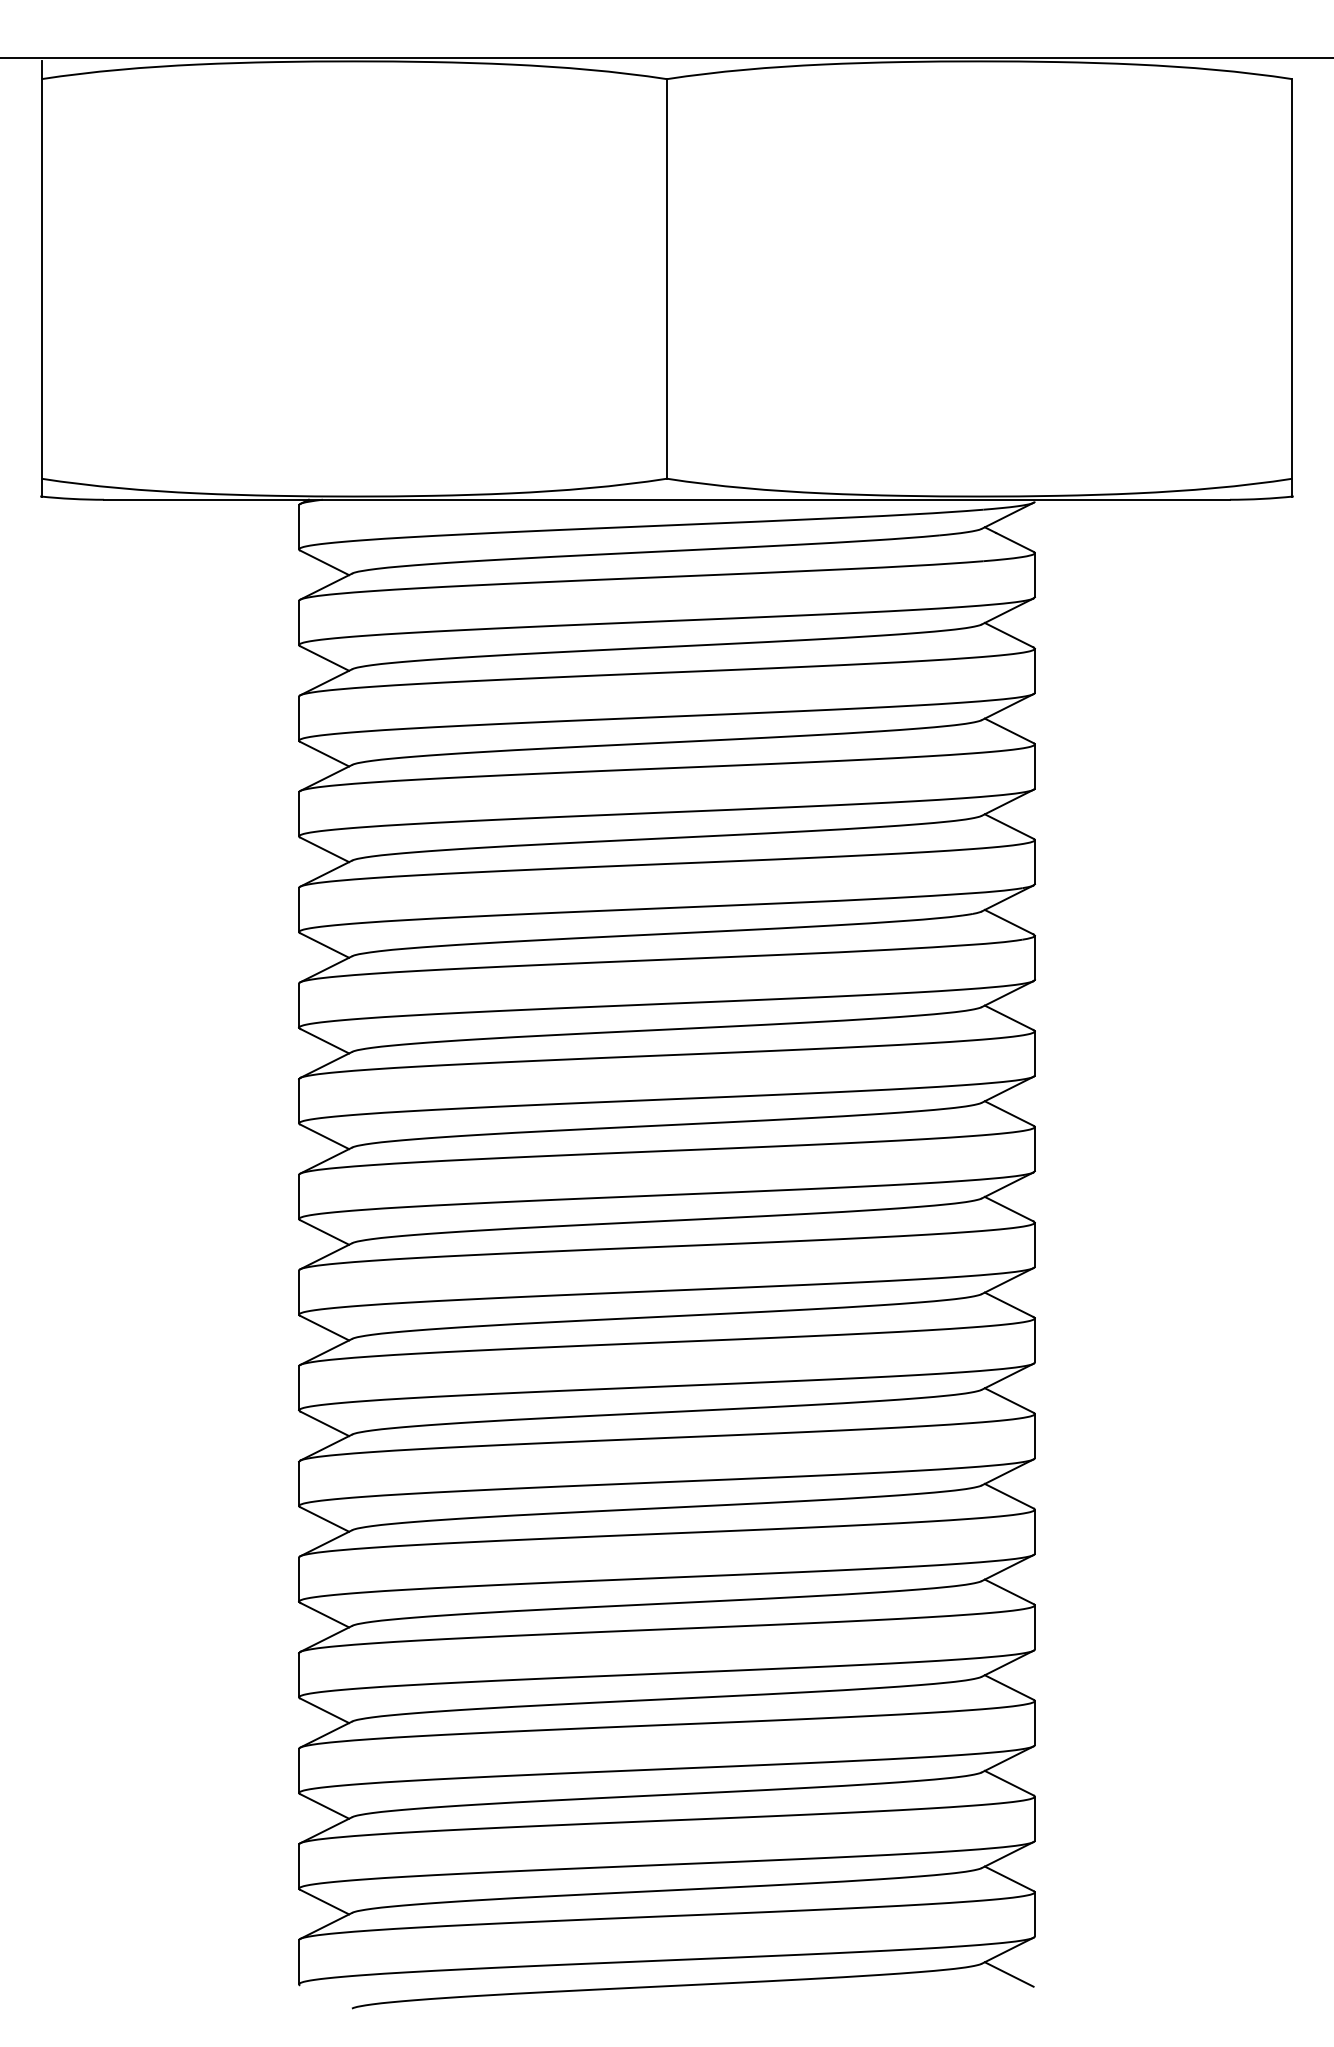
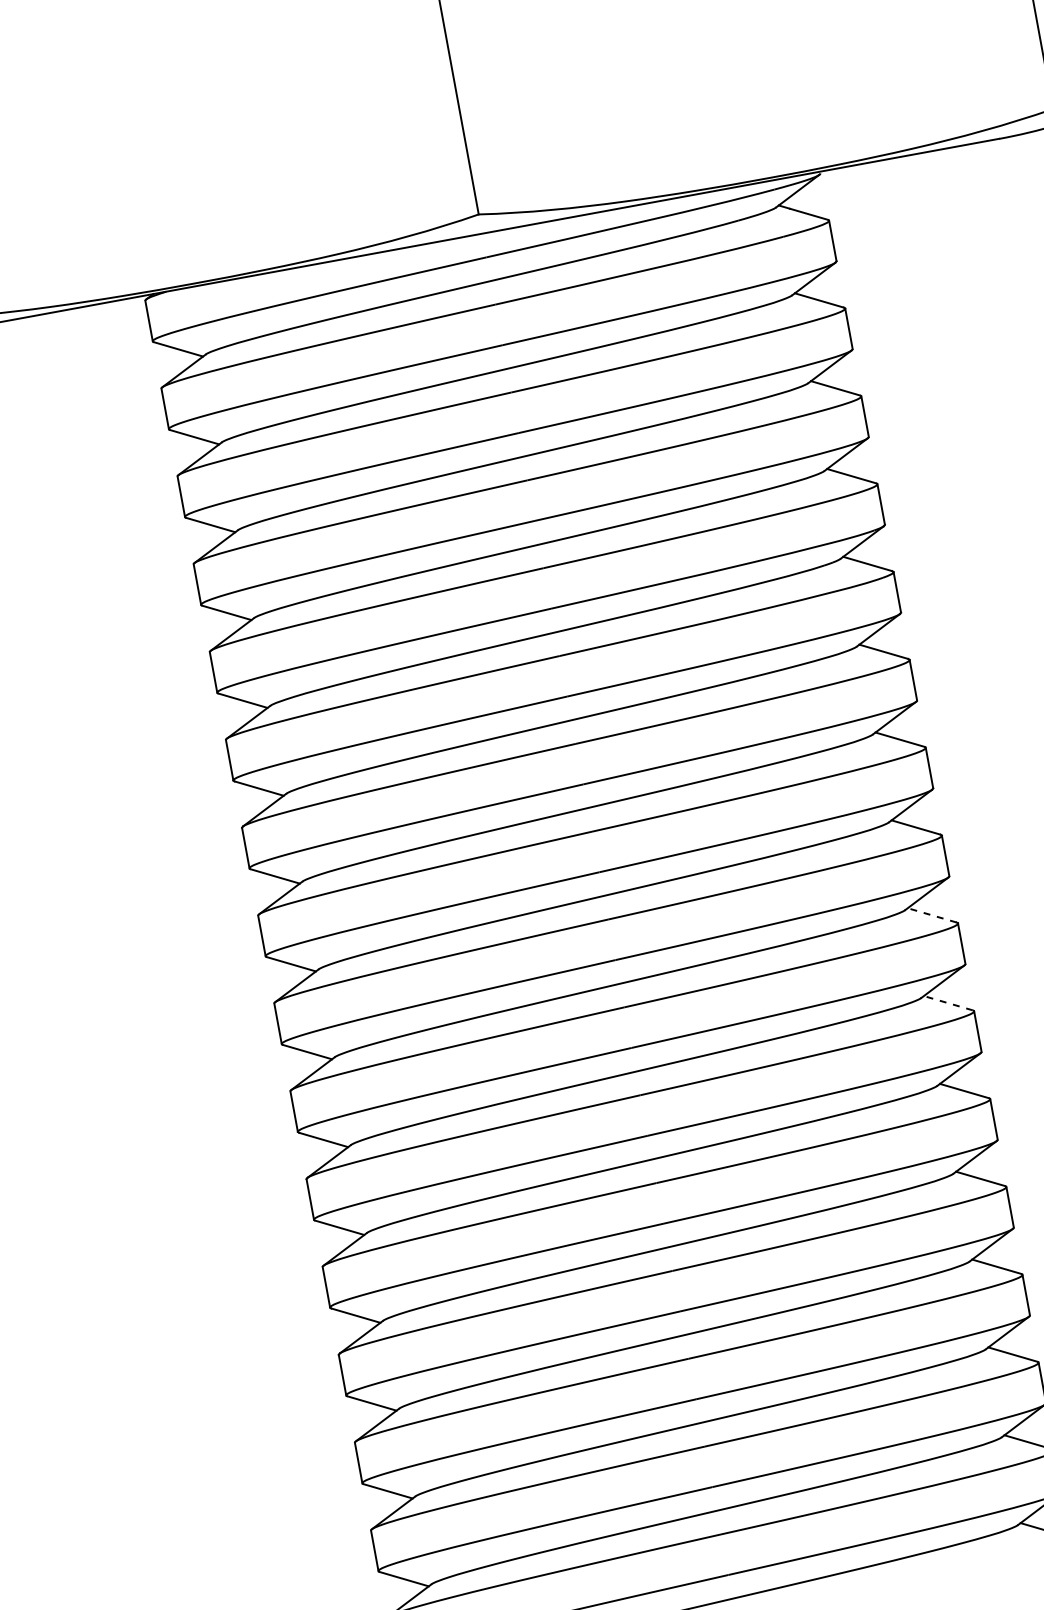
line: (1008, 1304) -> (931, 915), solid -> dashed
line: (1008, 1400) -> (947, 1003), solid -> dashed

